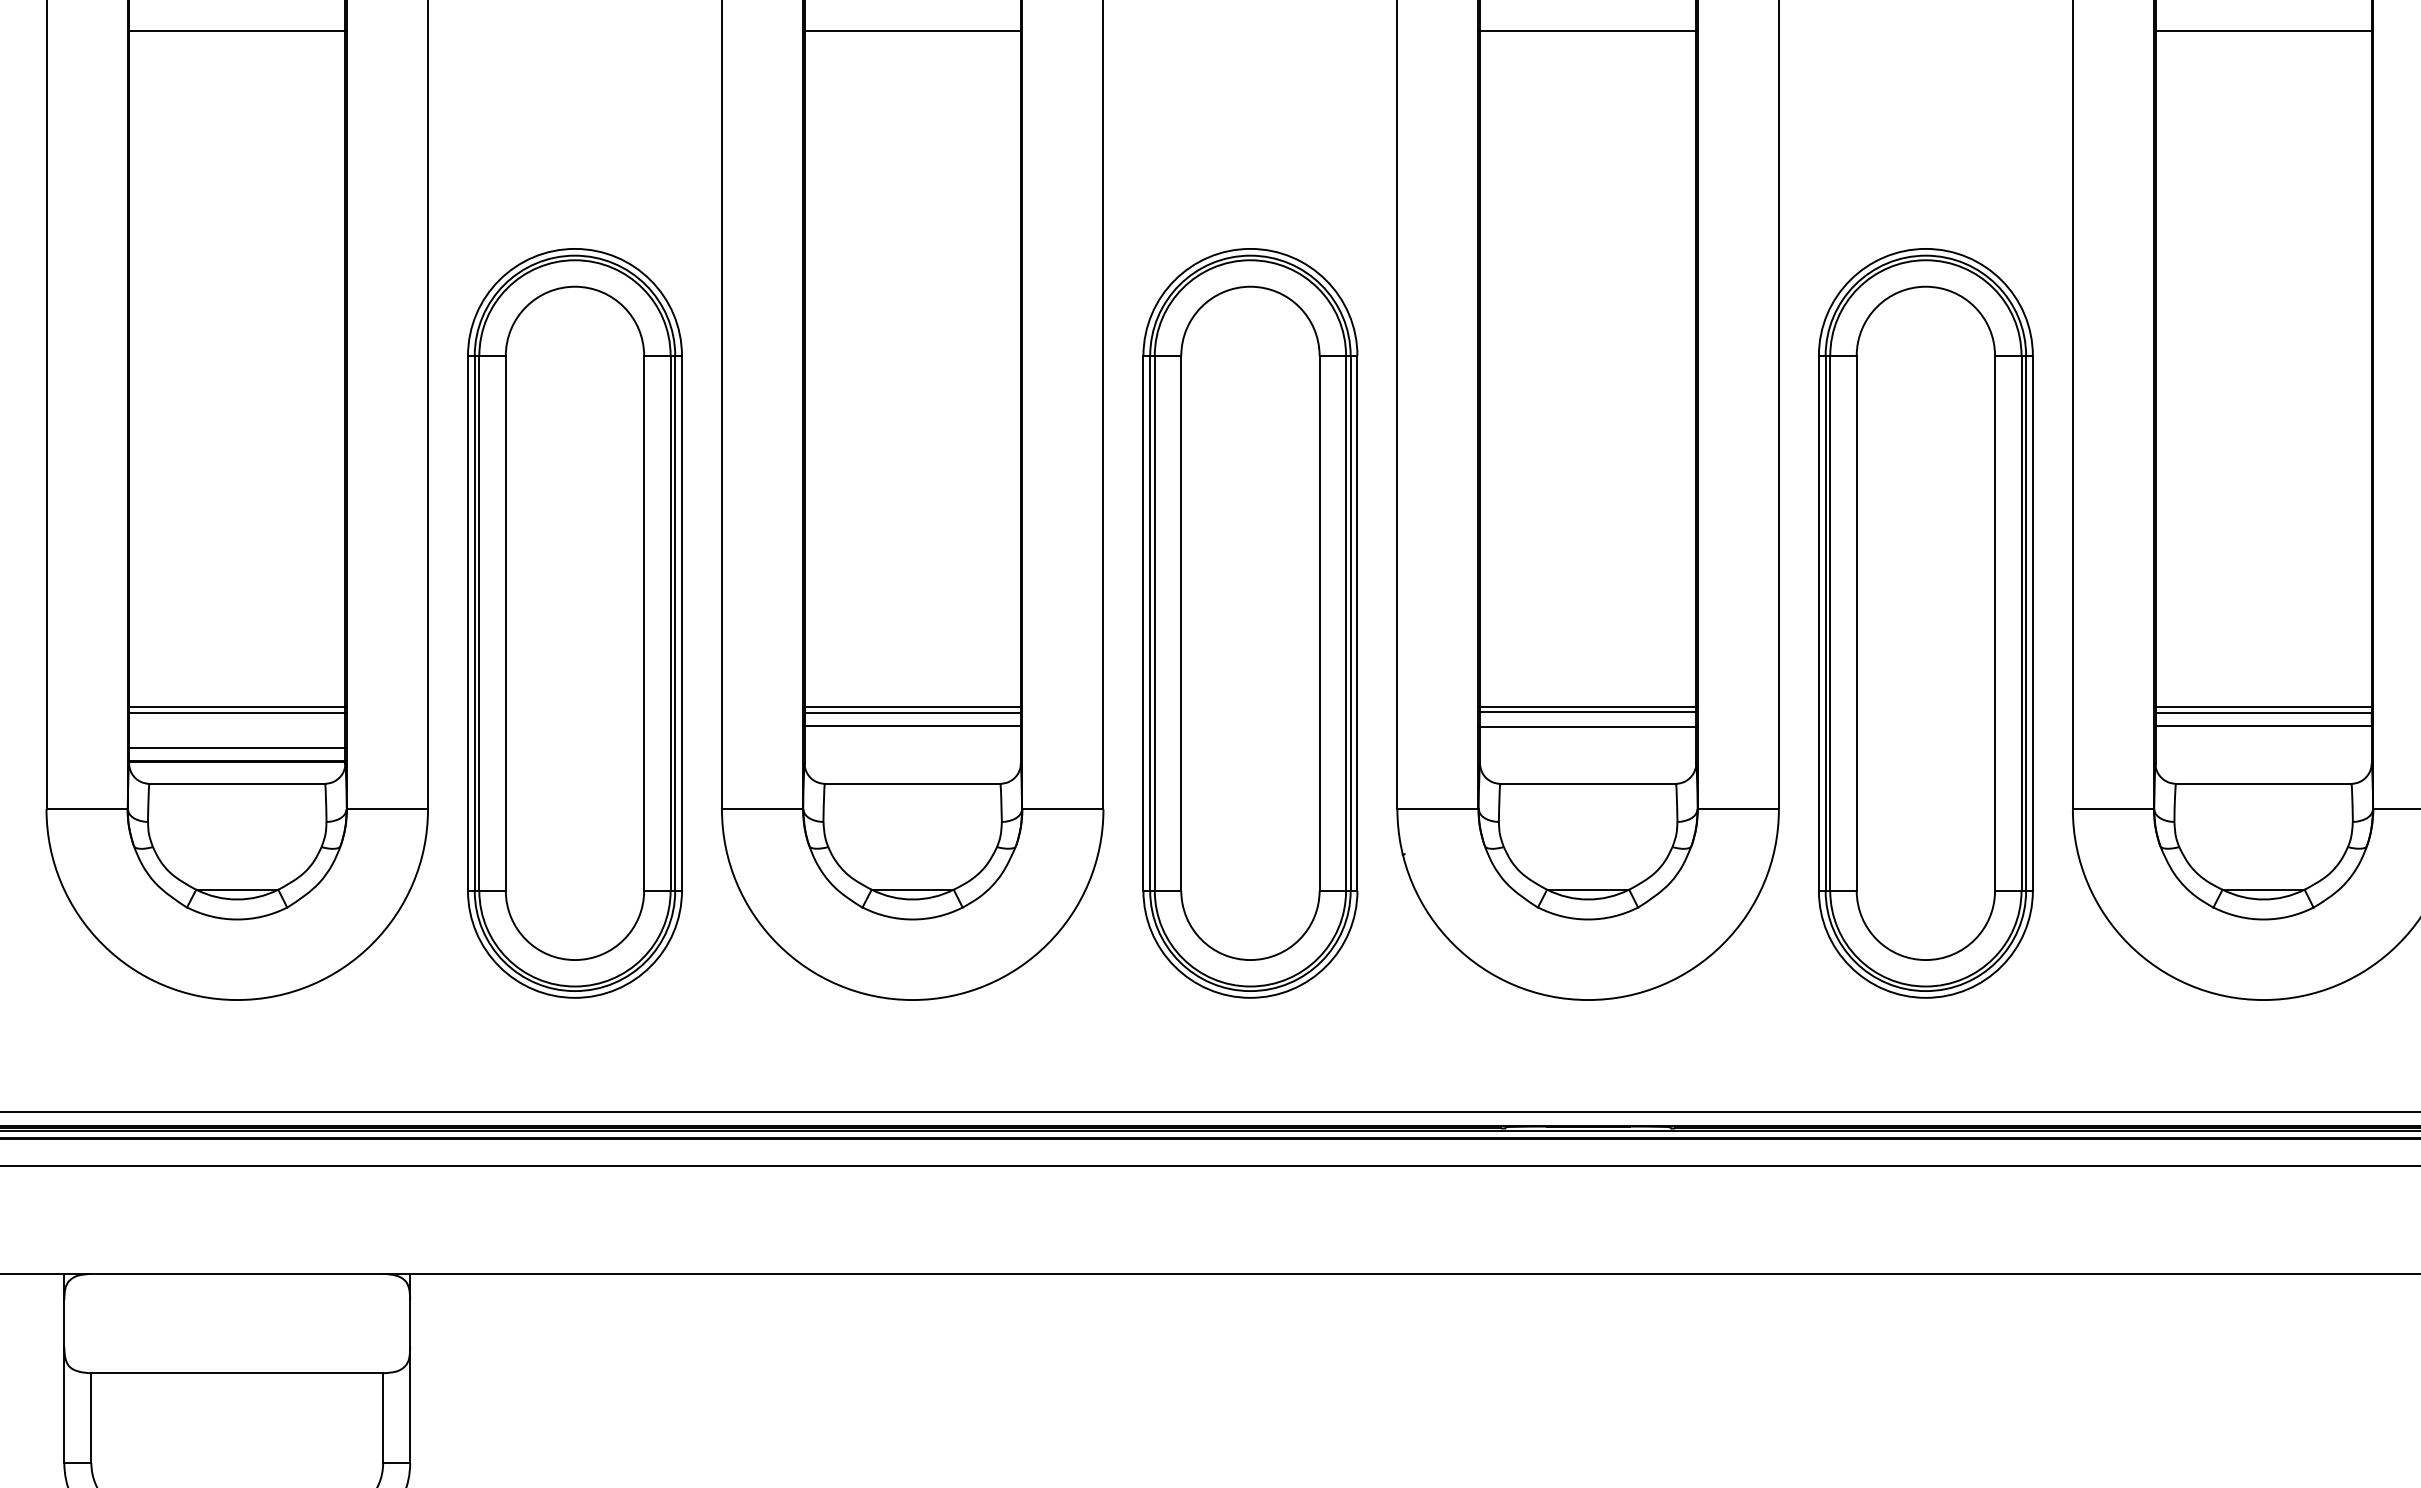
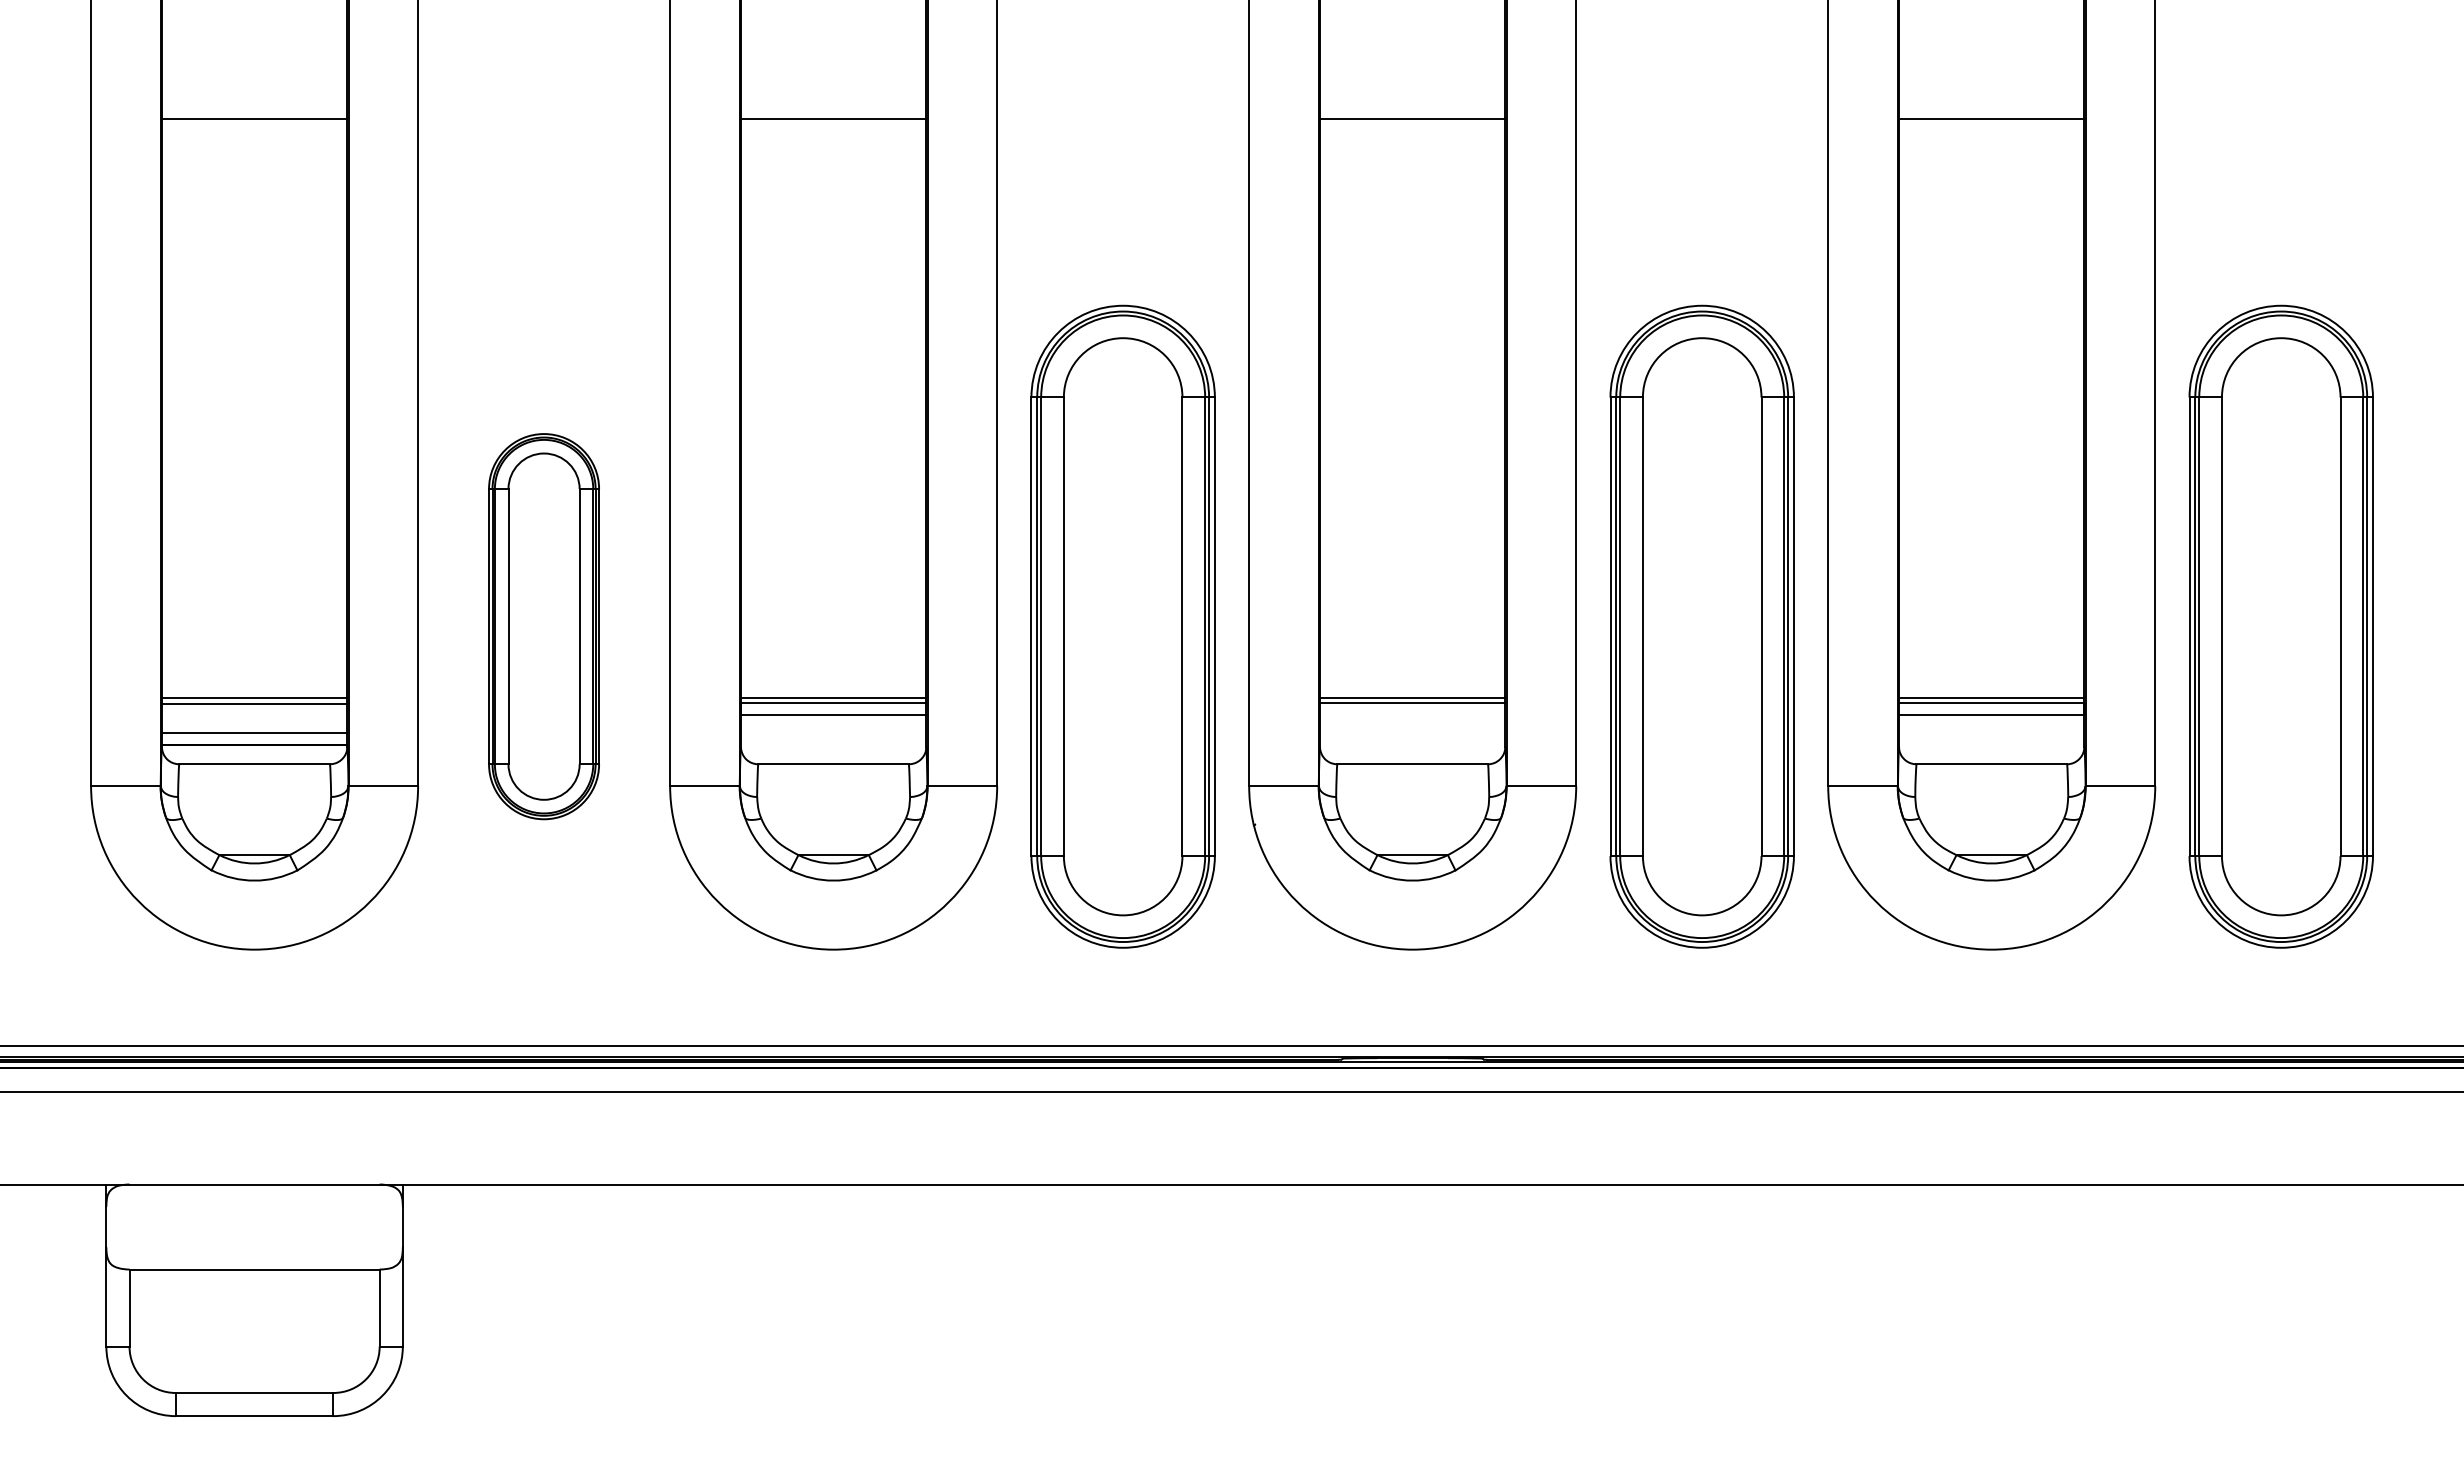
part: (574, 623) -> (543, 626), size x0.6
line: (1587, 726) -> (1412, 715), removed

